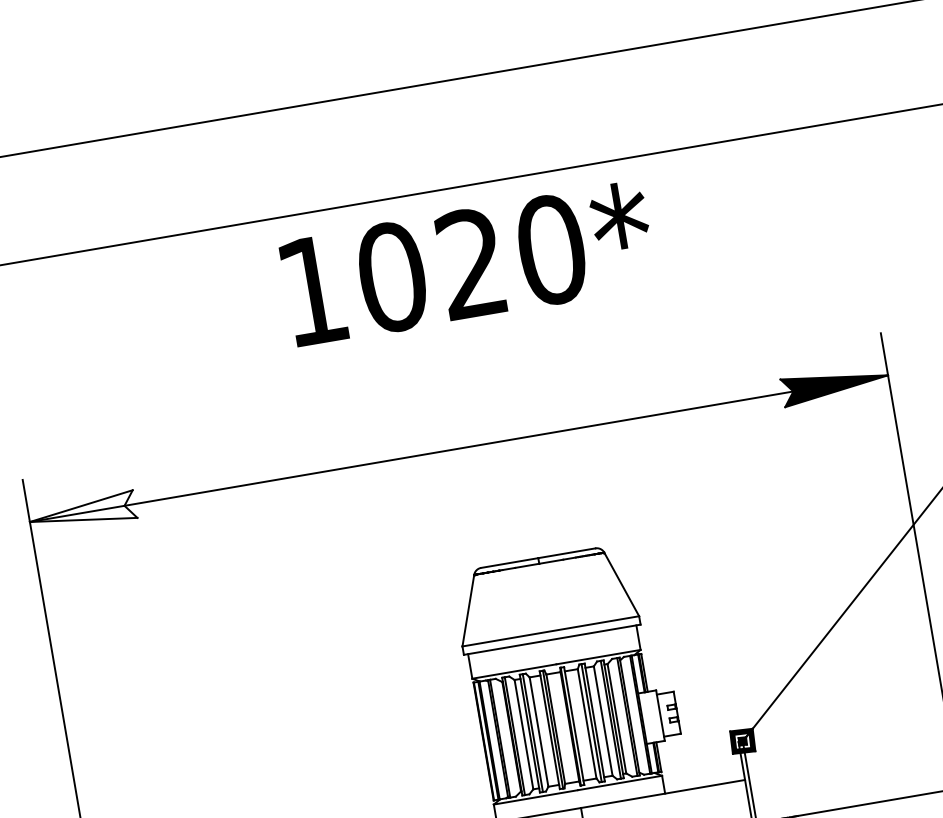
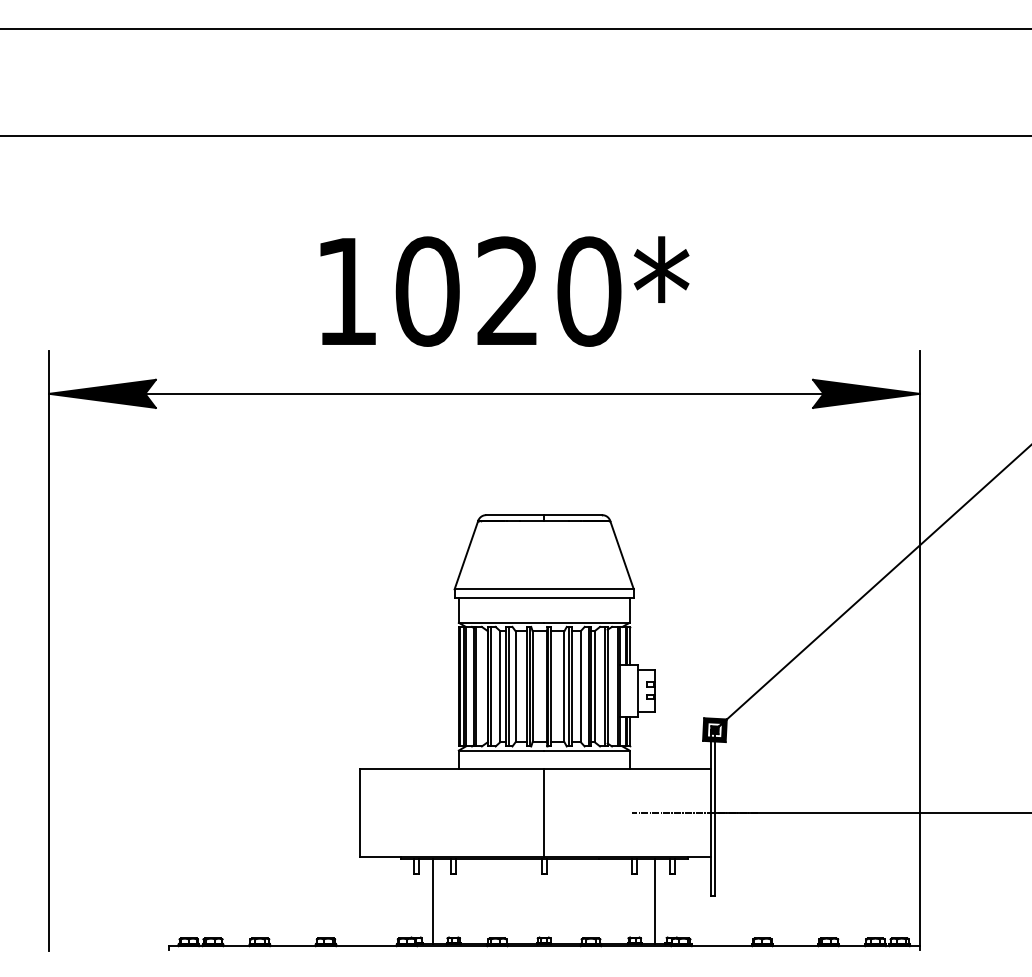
text: (468, 264) -> (504, 291), moved
fill: (82, 512) -> (102, 393), added

